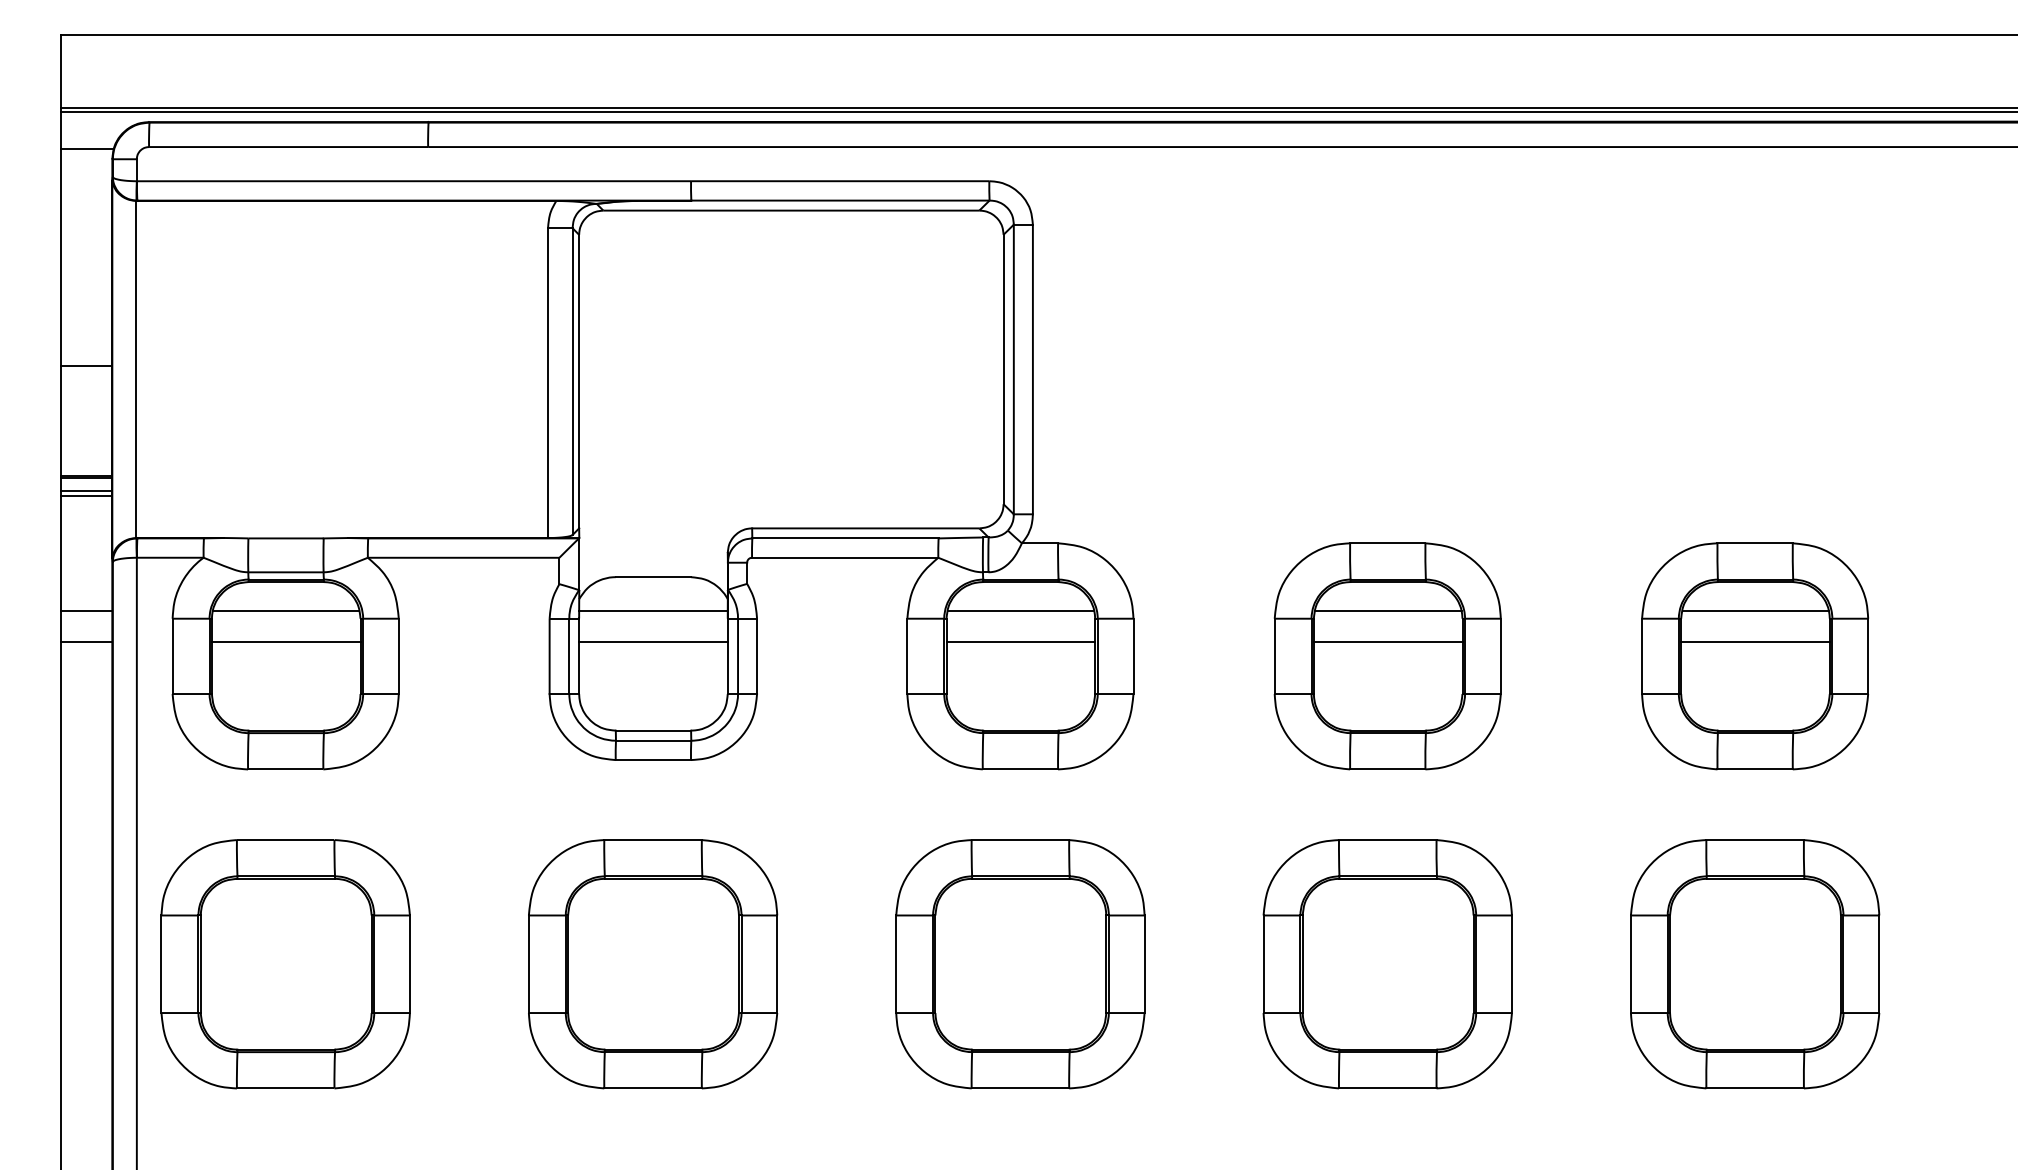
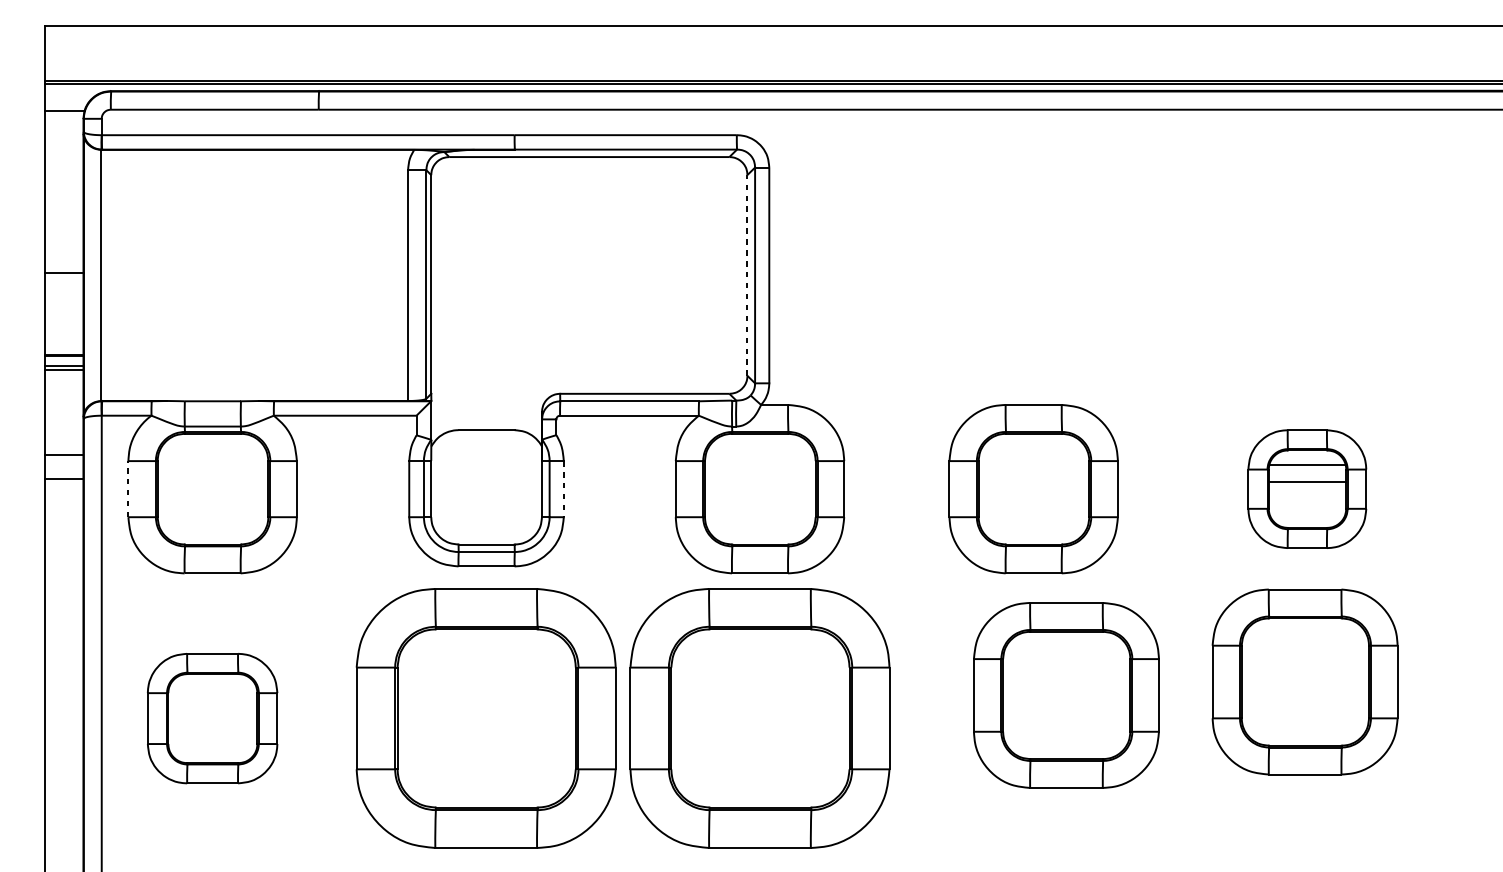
line: (1003, 369) -> (747, 275), solid -> dashed
line: (285, 610) -> (212, 454), removed
line: (653, 610) -> (486, 454), removed
line: (1020, 610) -> (760, 454), removed
line: (1388, 610) -> (1034, 454), removed
line: (285, 642) -> (212, 478), removed
line: (653, 642) -> (486, 478), removed
line: (1020, 642) -> (760, 478), removed
line: (1387, 642) -> (1033, 478), removed
line: (172, 656) -> (128, 489), solid -> dashed
line: (757, 656) -> (564, 489), solid -> dashed
part: (1754, 656) -> (1306, 489), size x0.7
part: (285, 964) -> (212, 718), size x0.7
part: (653, 964) -> (486, 718), size x1.4
part: (1020, 964) -> (760, 718), size x1.4
part: (1387, 964) -> (1066, 695), moved
part: (1755, 964) -> (1305, 682), moved

